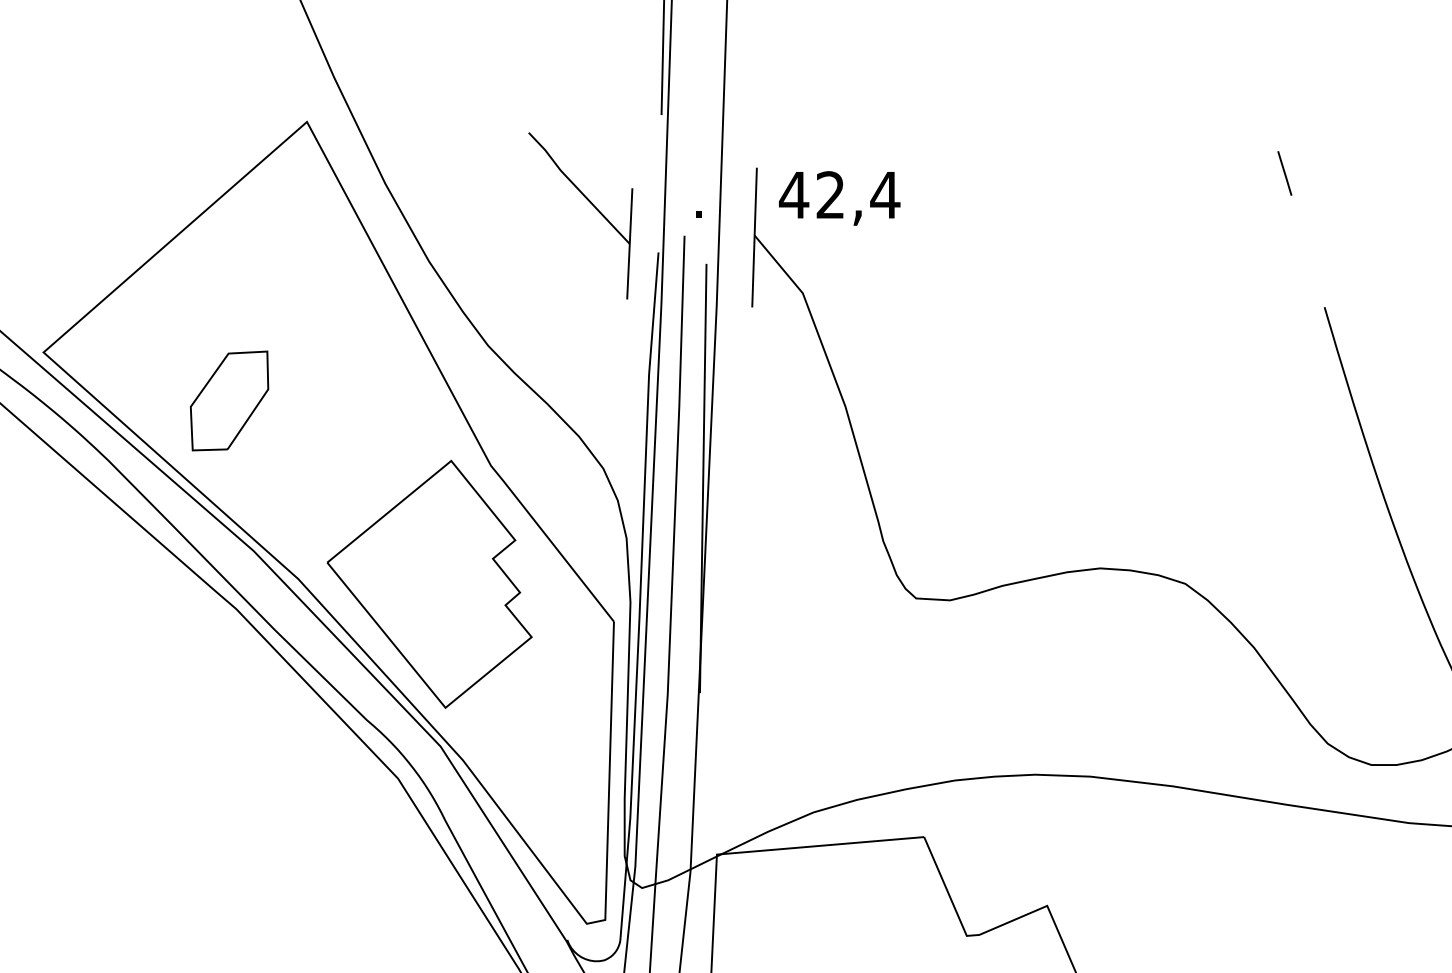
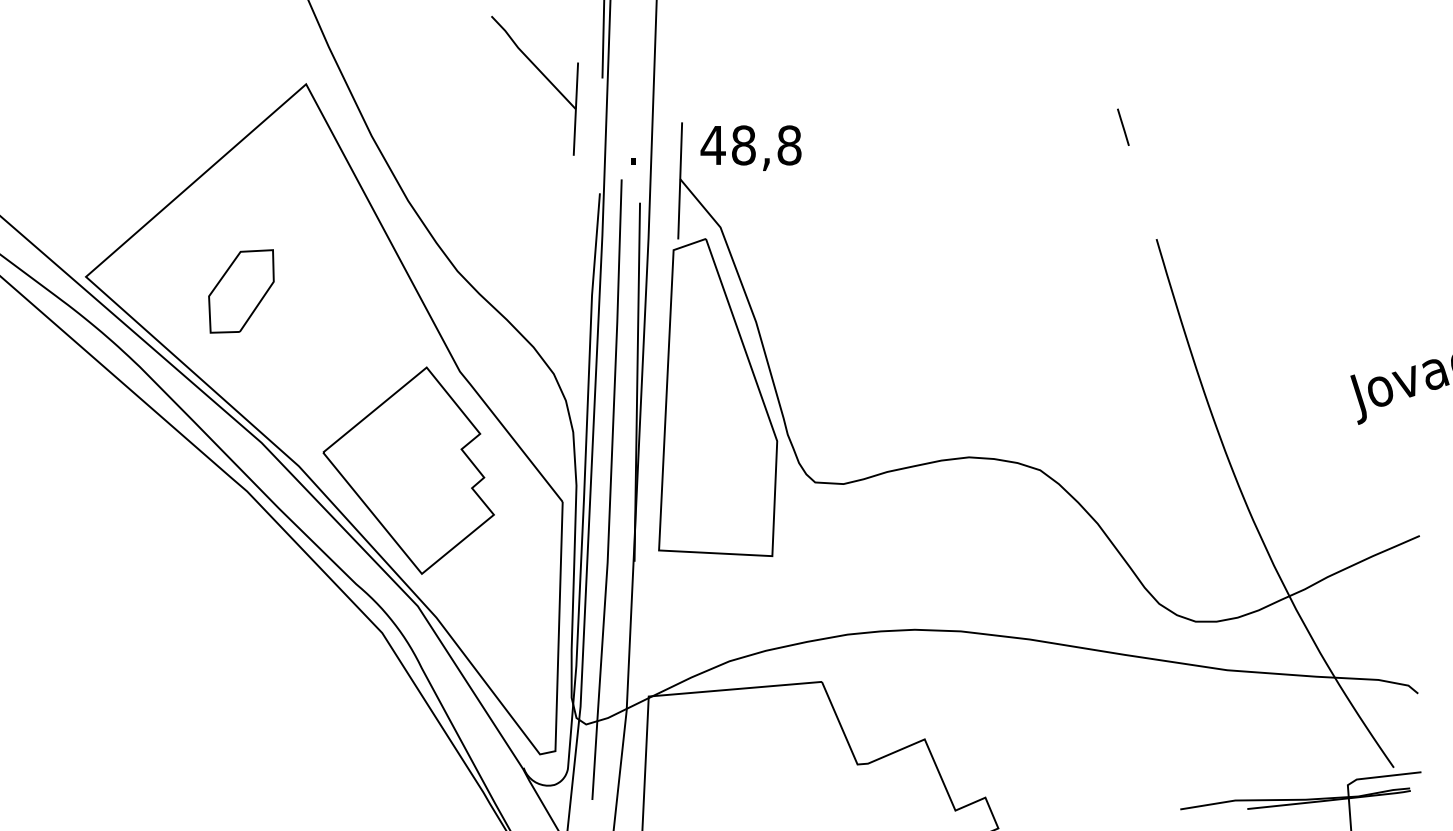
text: (859, 195) -> (767, 145), 42,4 -> 48,8
part: (590, 204) -> (543, 76), moved
part: (229, 401) -> (241, 291), moved
part: (800, 496) -> (718, 397), added

